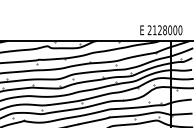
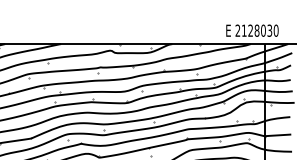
text: (175, 30) -> (269, 30), 2128000 -> 2128030

